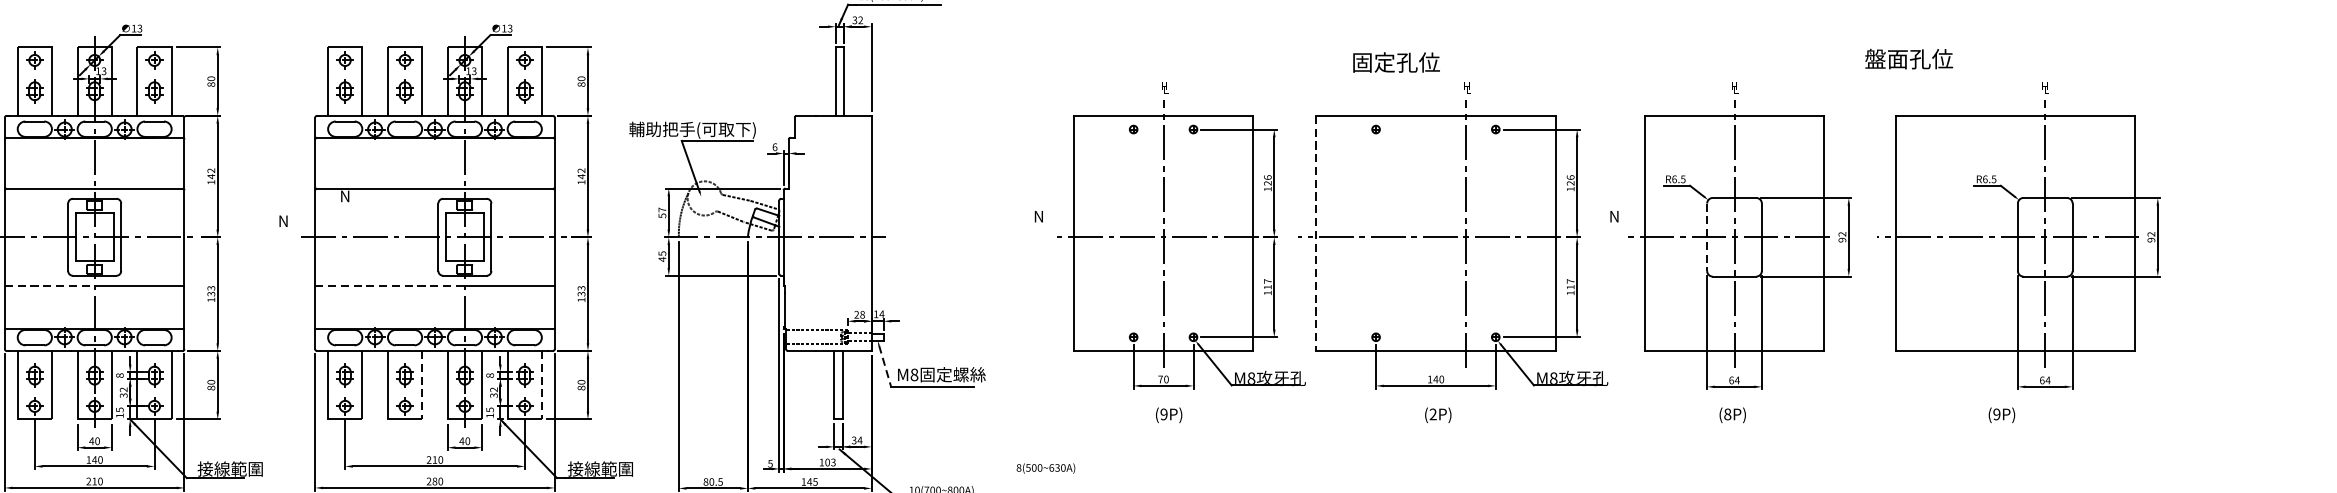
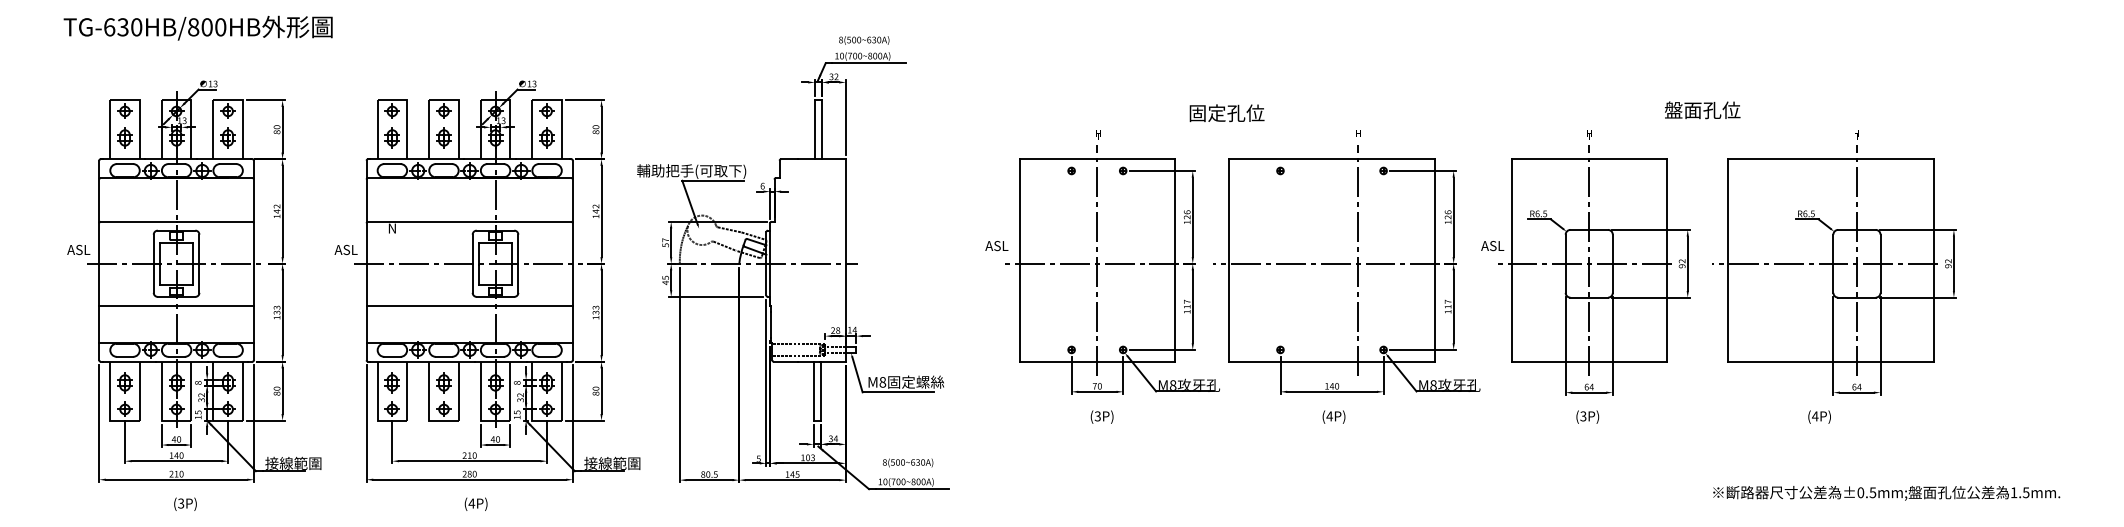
text: (1908, 59) -> (1702, 110), moved
text: (1395, 62) -> (1226, 113), moved
text: (1046, 217) -> (996, 246), N -> ASL
text: (1622, 217) -> (1492, 246), N -> ASL
text: (290, 220) -> (345, 249), N -> ASL
line: (1315, 233) -> (1228, 260), dashed -> solid
line: (1706, 238) -> (1565, 264), dashed -> solid
line: (49, 285) -> (137, 305), dashed -> solid
line: (390, 285) -> (431, 305), dashed -> solid
line: (885, 366) -> (857, 375), dashed -> solid
line: (421, 385) -> (458, 391), dashed -> solid
line: (541, 385) -> (561, 391), dashed -> solid
text: (1727, 413) -> (1583, 415), (8P) -> (3P)
text: (1163, 414) -> (1097, 416), (9P) -> (3P)
text: (1432, 414) -> (1329, 416), (2P) -> (4P)
text: (1997, 414) -> (1815, 416), (9P) -> (4P)
text: (1046, 467) -> (908, 462), moved

